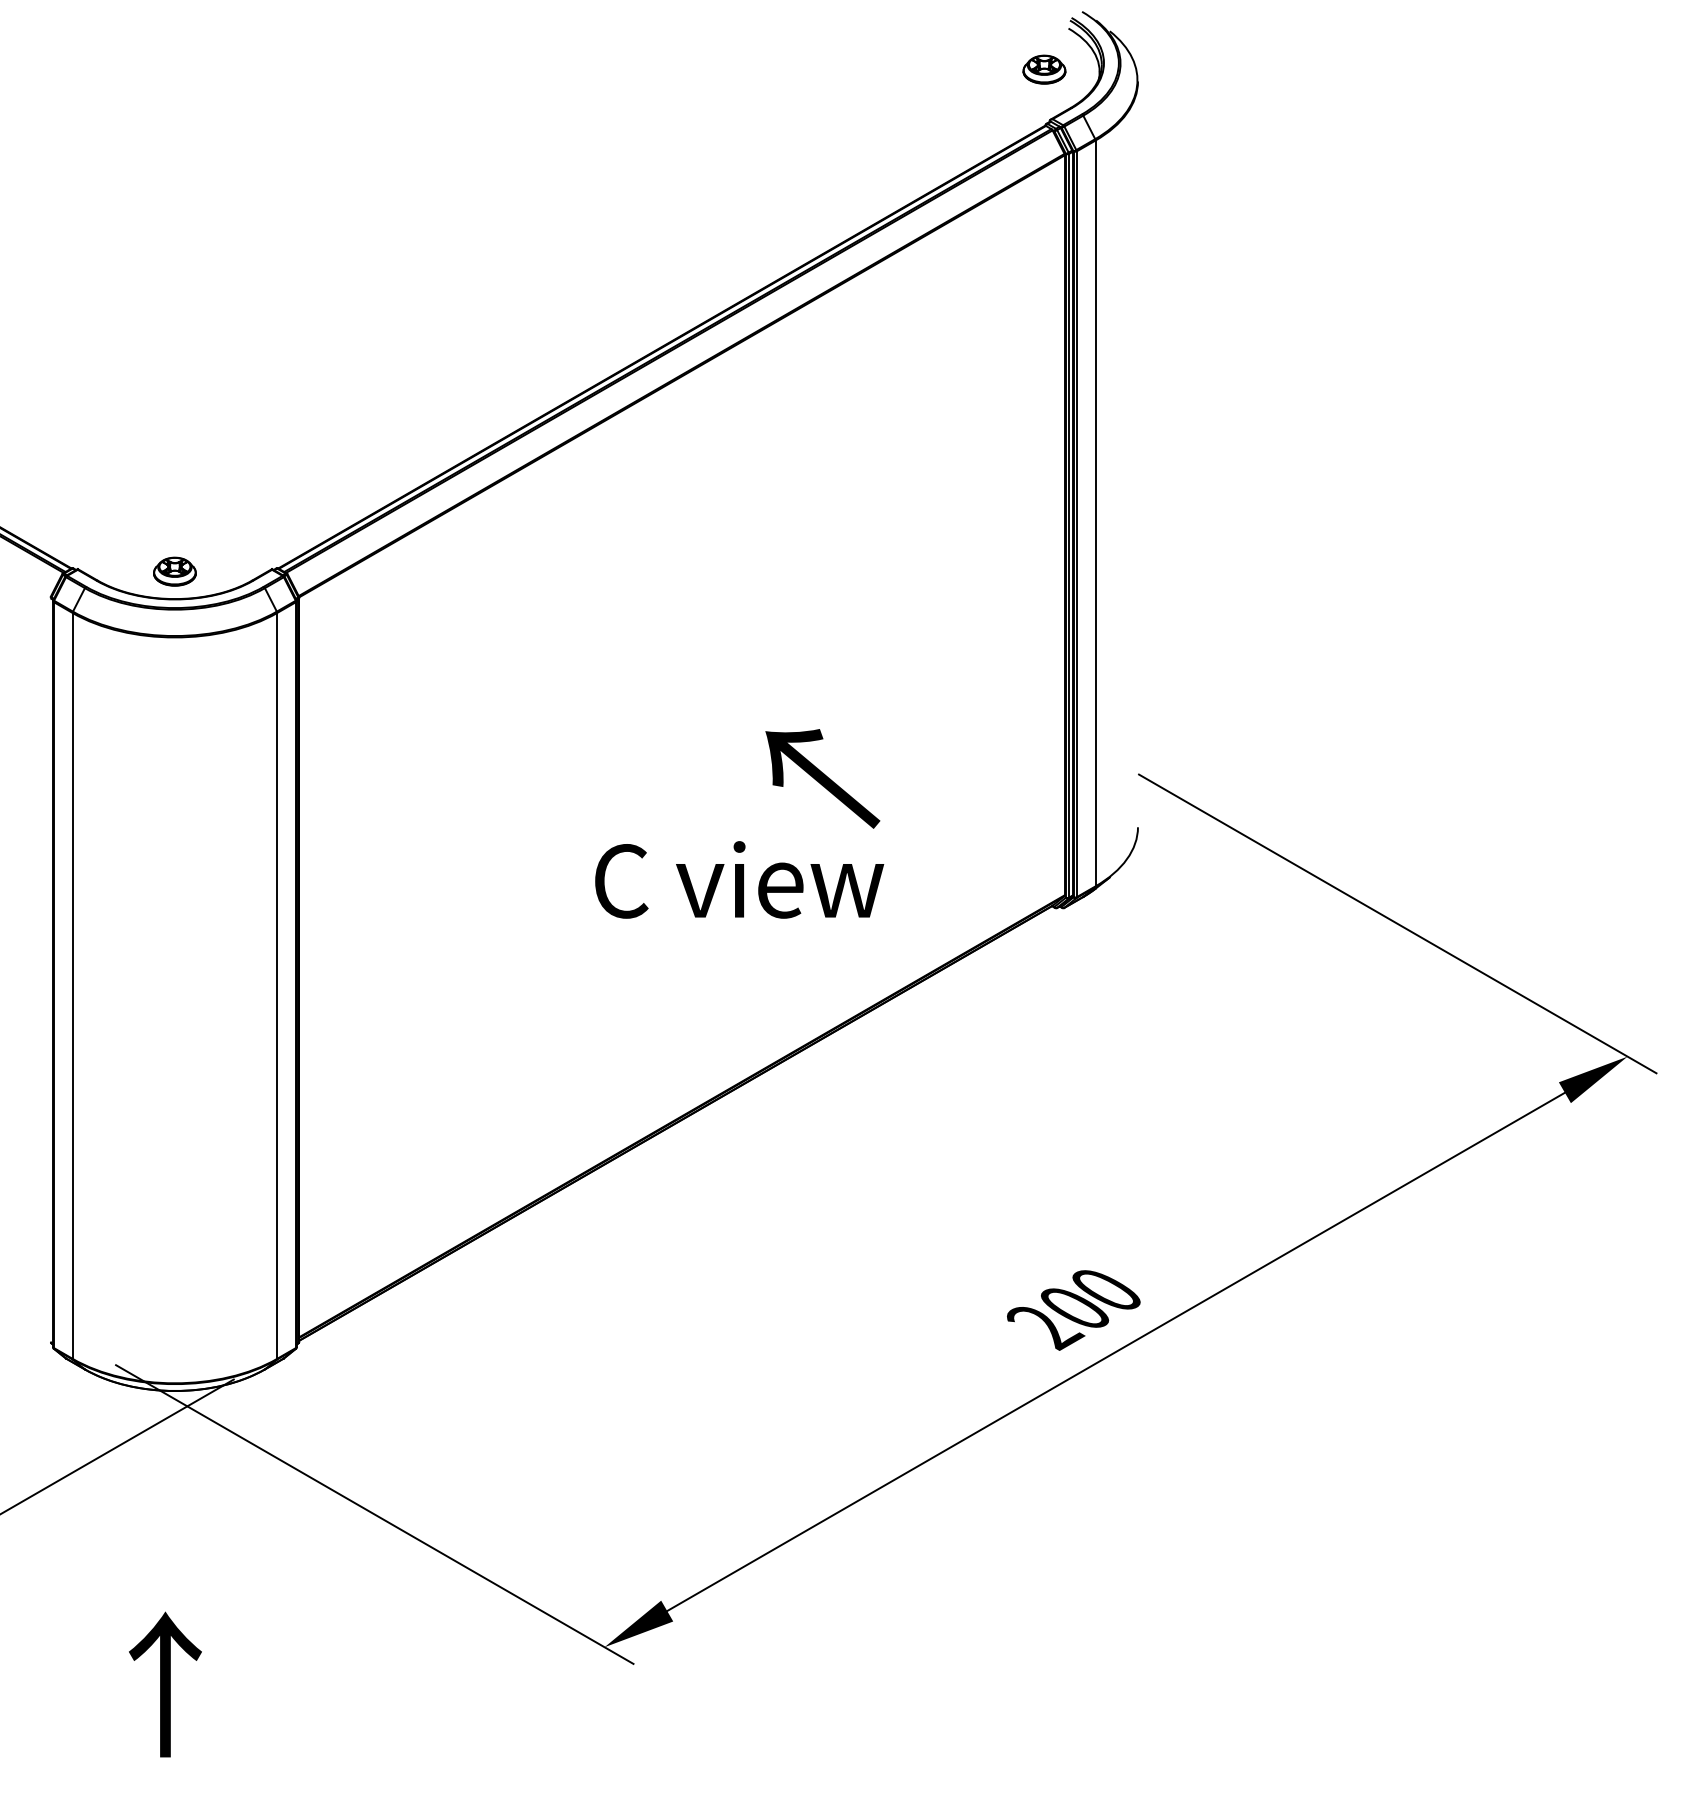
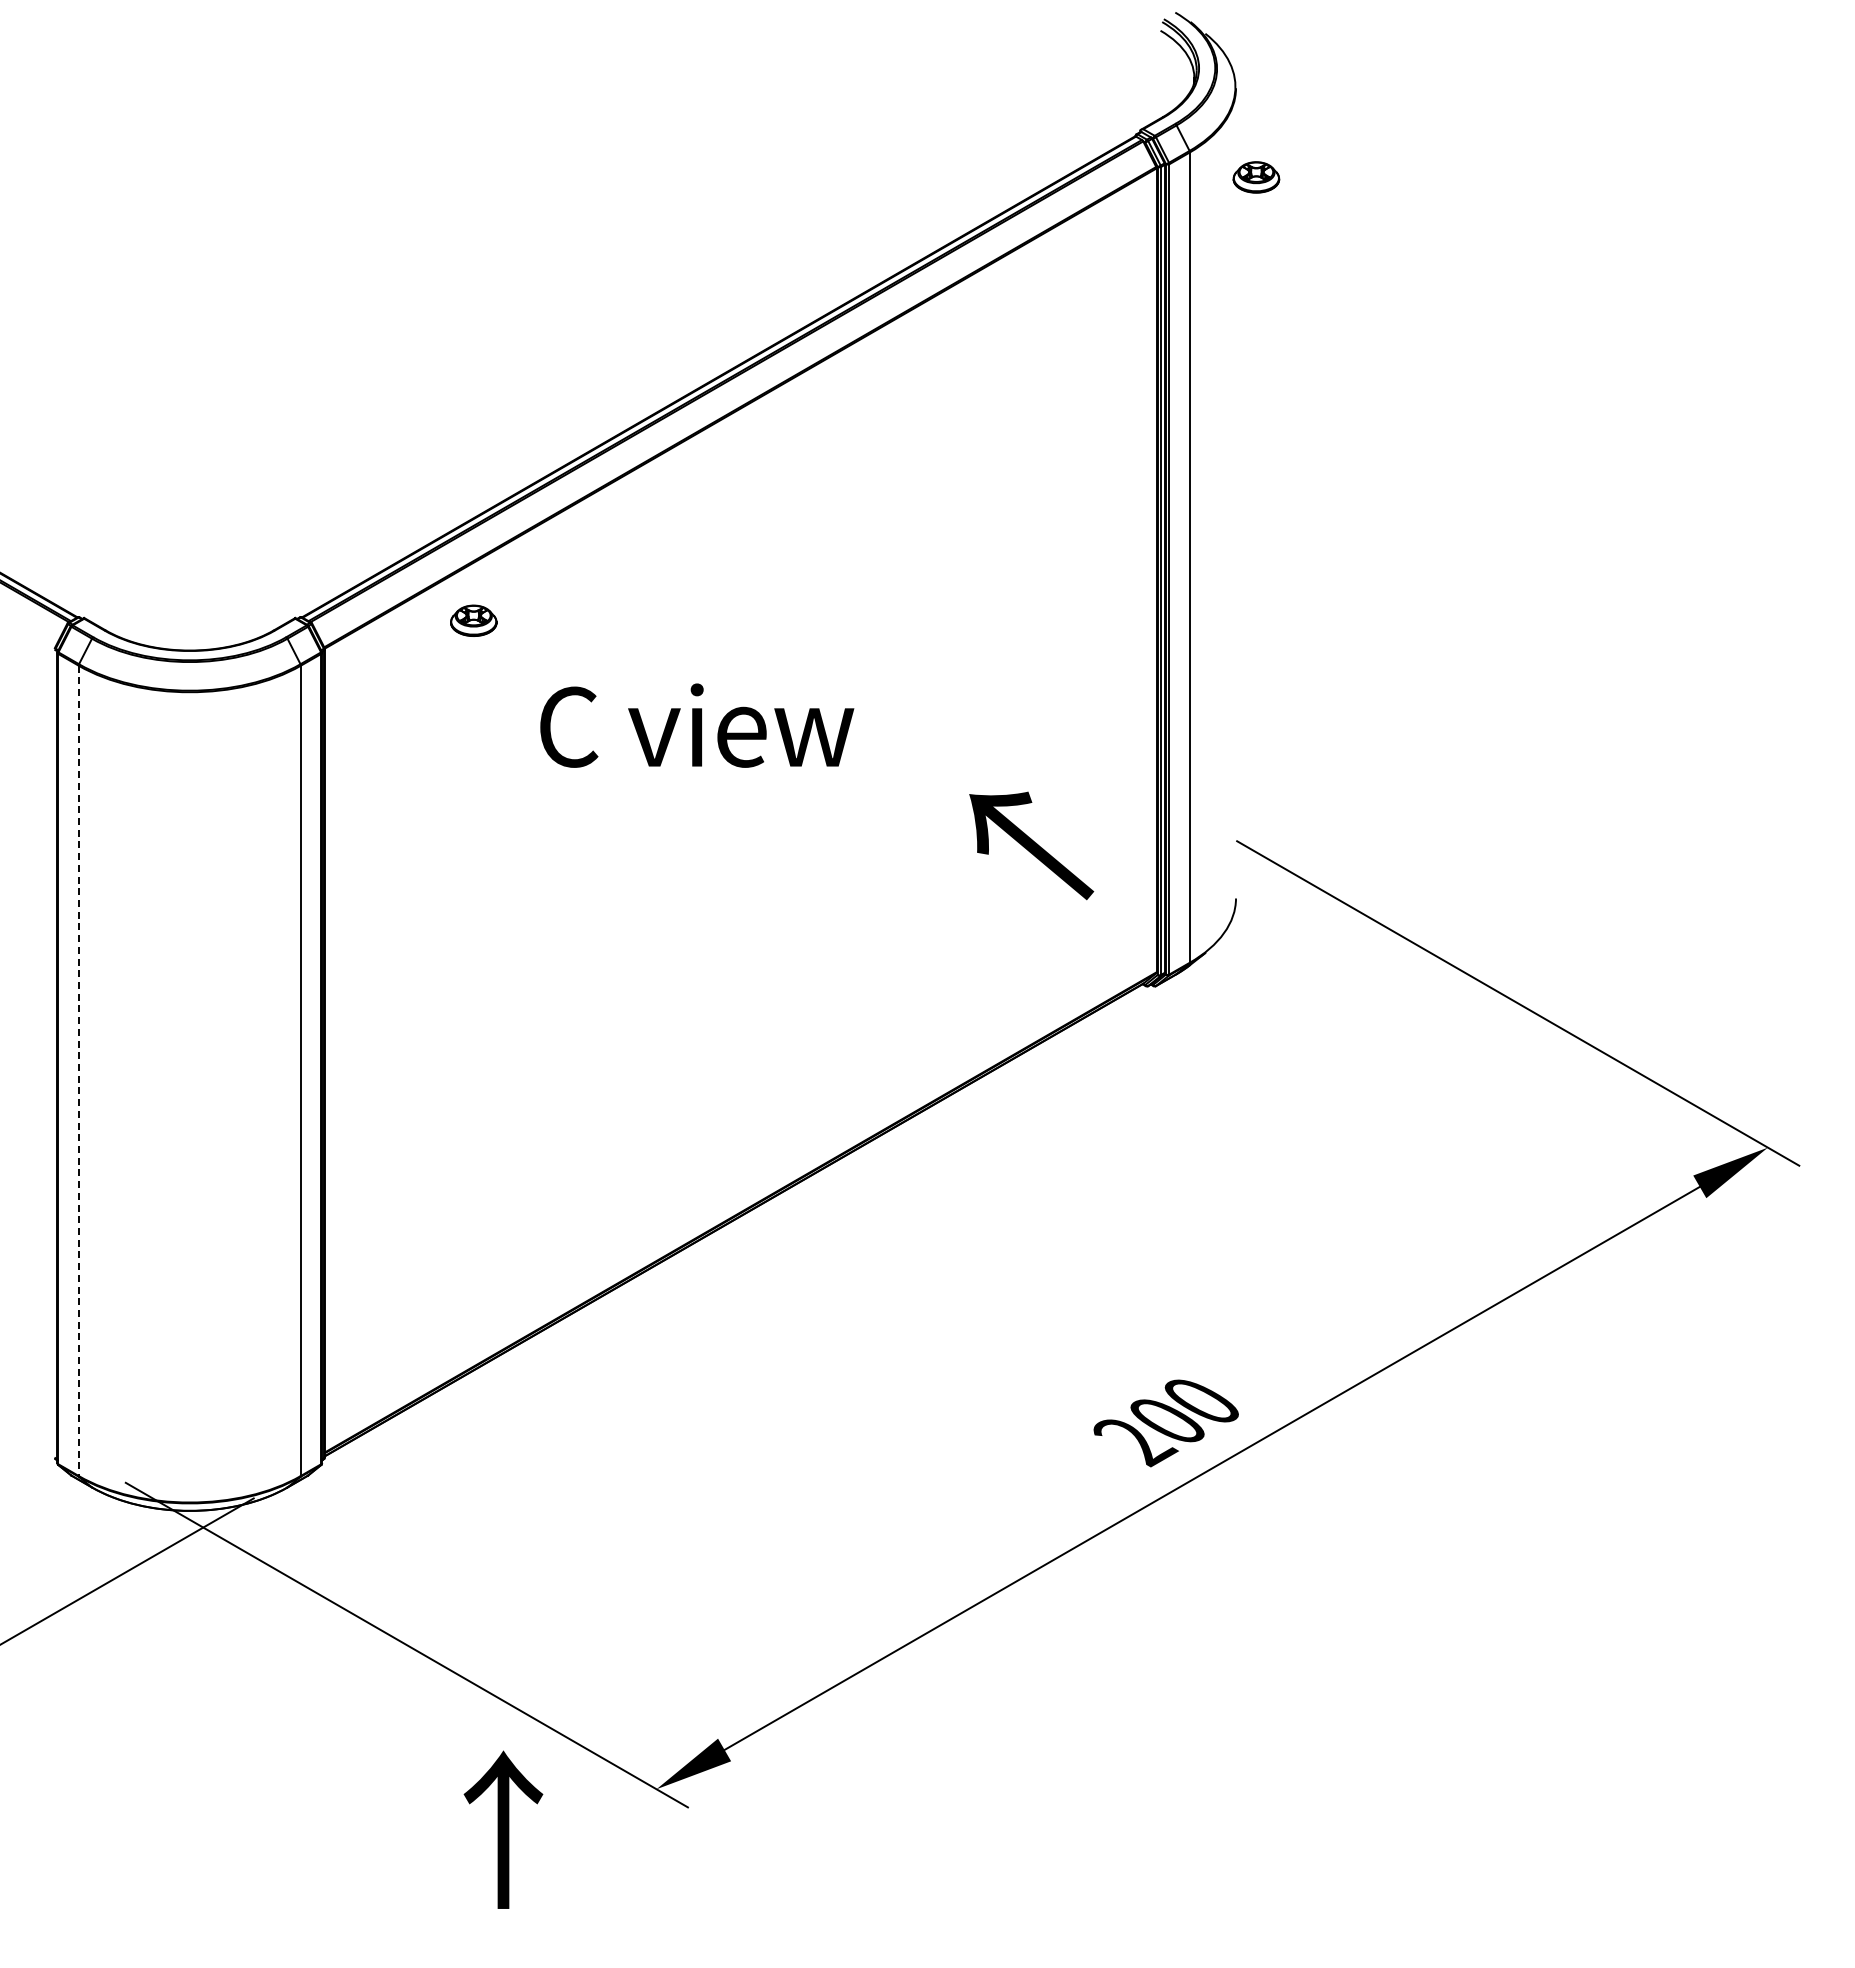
part: (1044, 69) -> (1256, 177), moved
part: (174, 571) -> (473, 620), moved
text: (822, 778) -> (1031, 845), moved
text: (739, 879) -> (697, 725), moved
line: (72, 986) -> (78, 1071), solid -> dashed
text: (165, 1684) -> (503, 1829), moved

